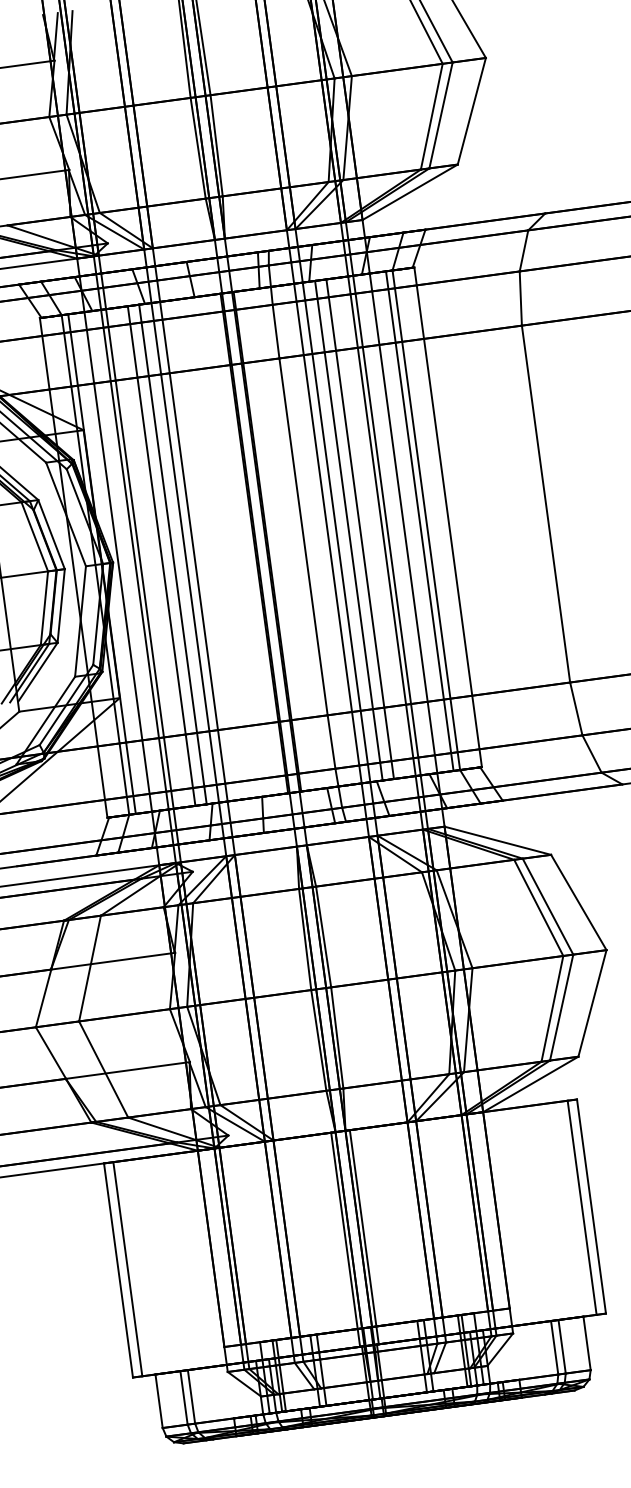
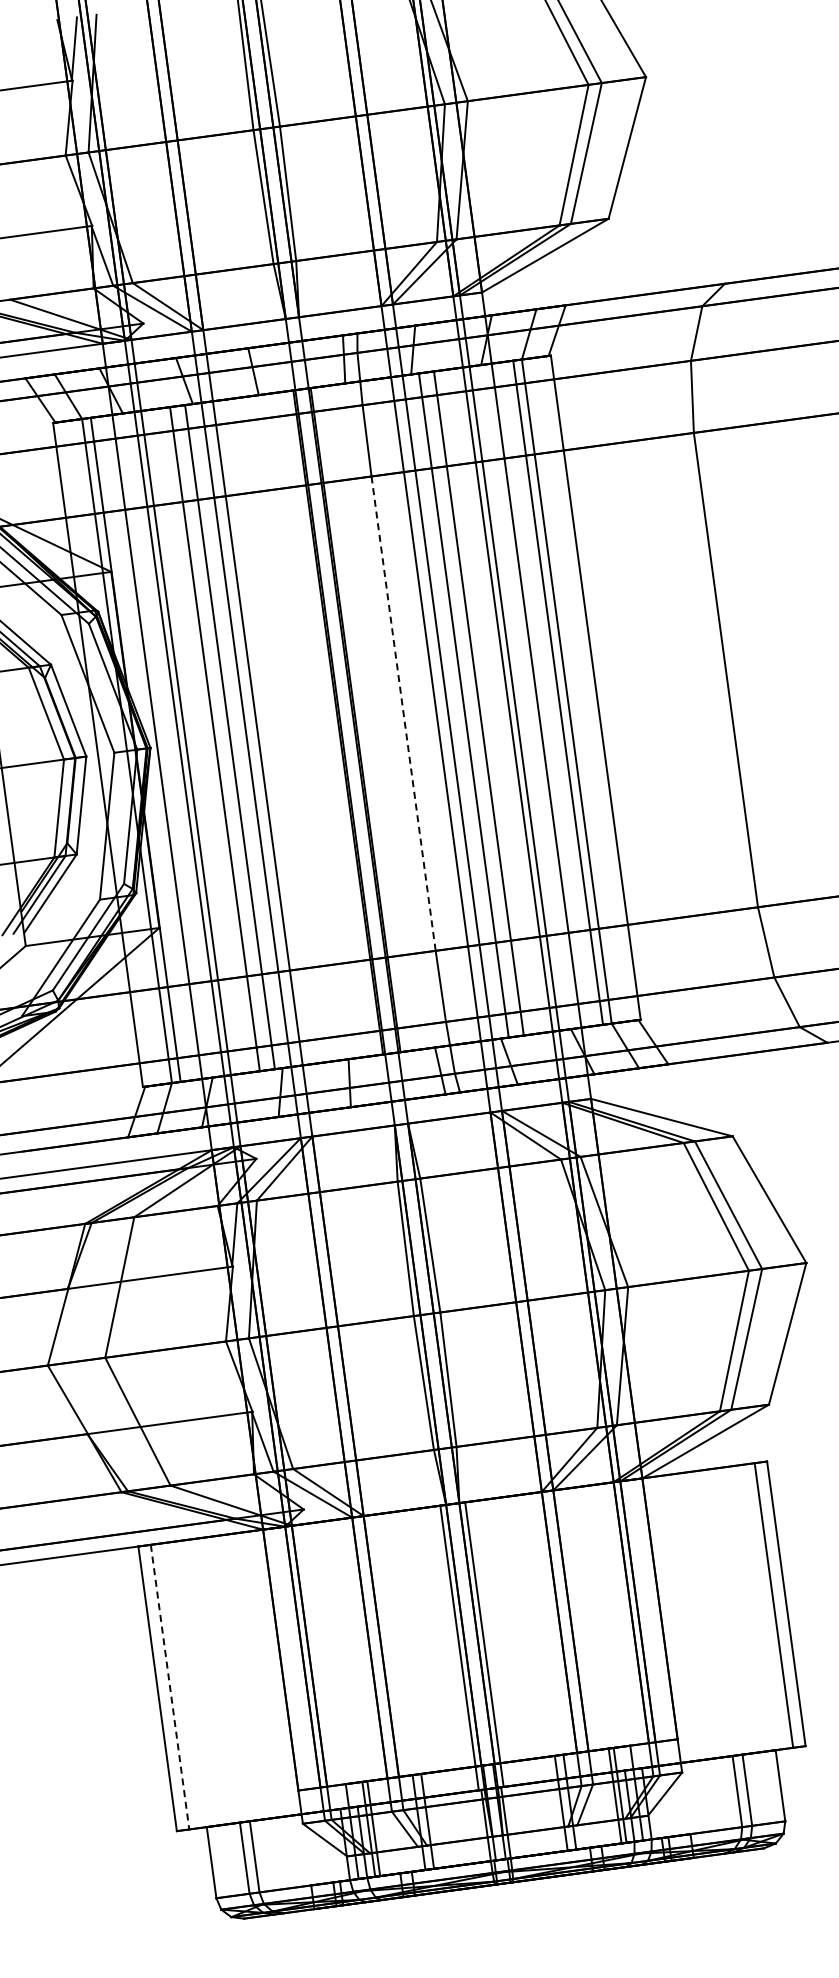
line: (303, 537) -> (403, 714), solid -> dashed
line: (128, 1269) -> (170, 1687), solid -> dashed

